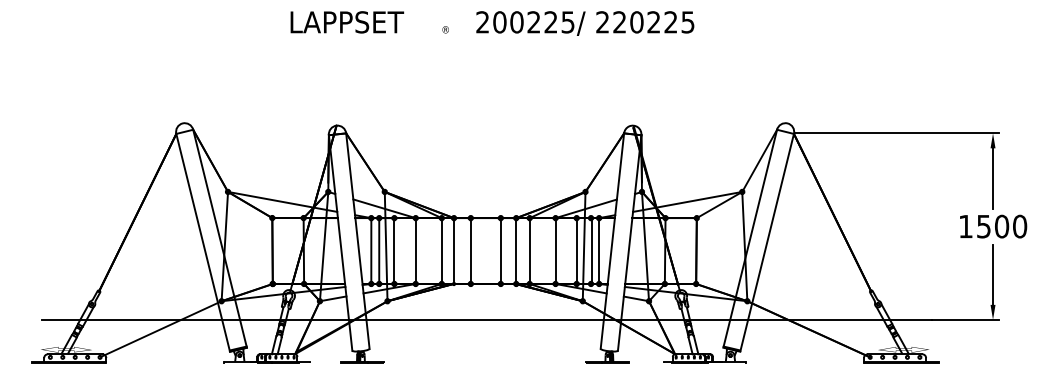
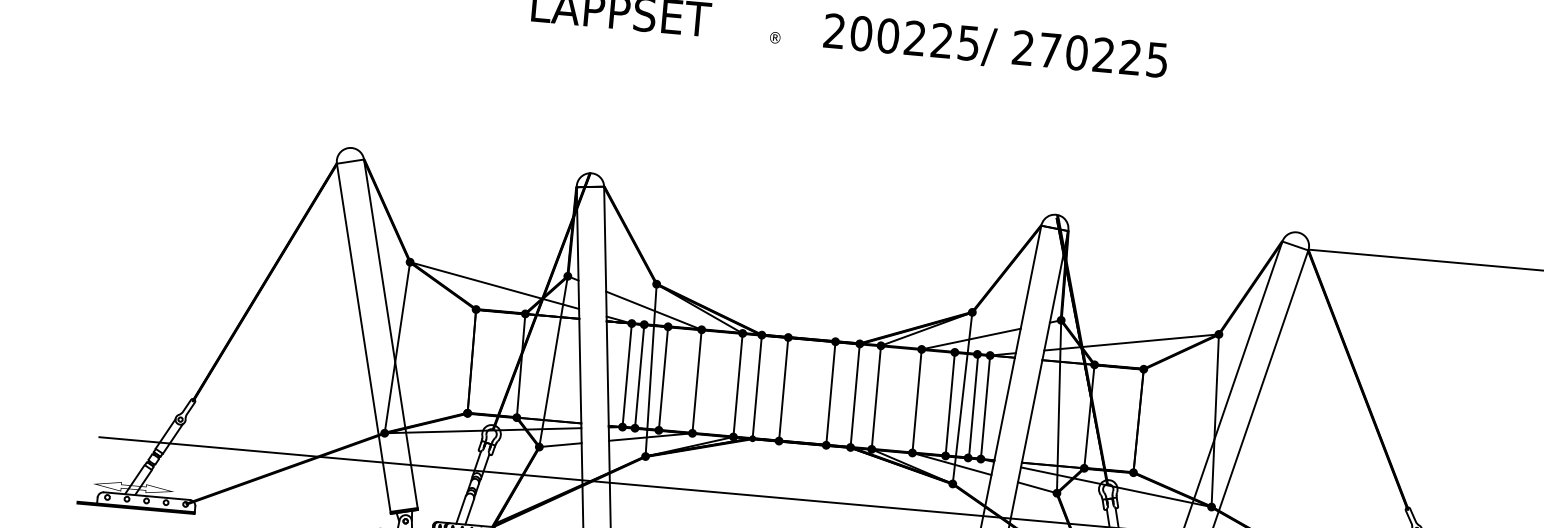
text: (619, 22) -> (1049, 50), 220225 -> 270225

